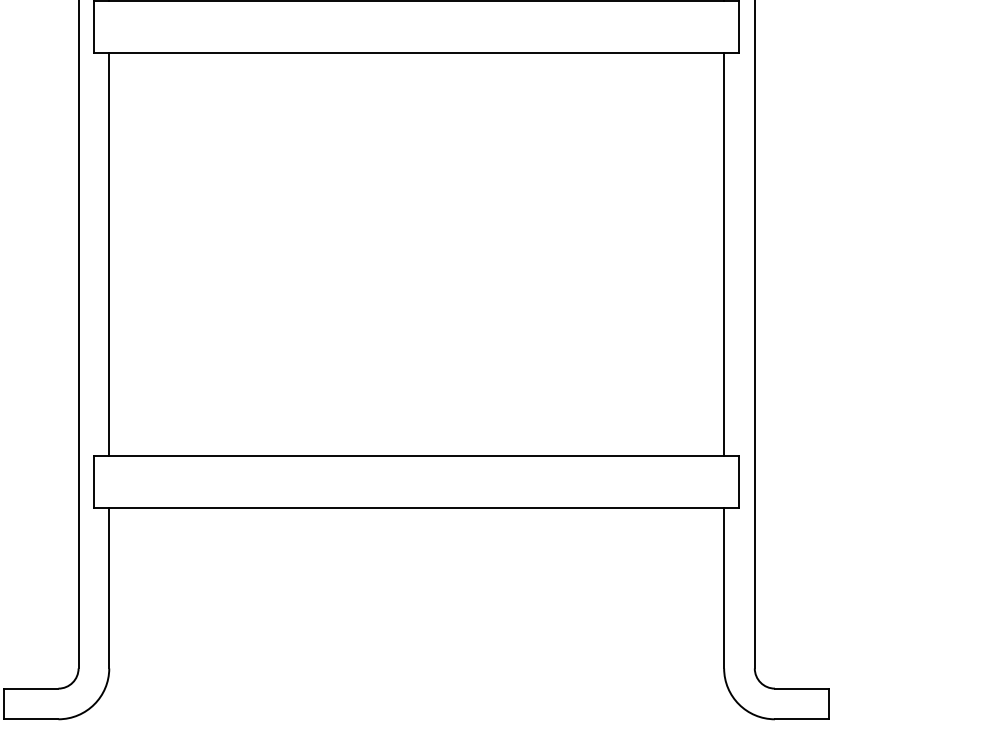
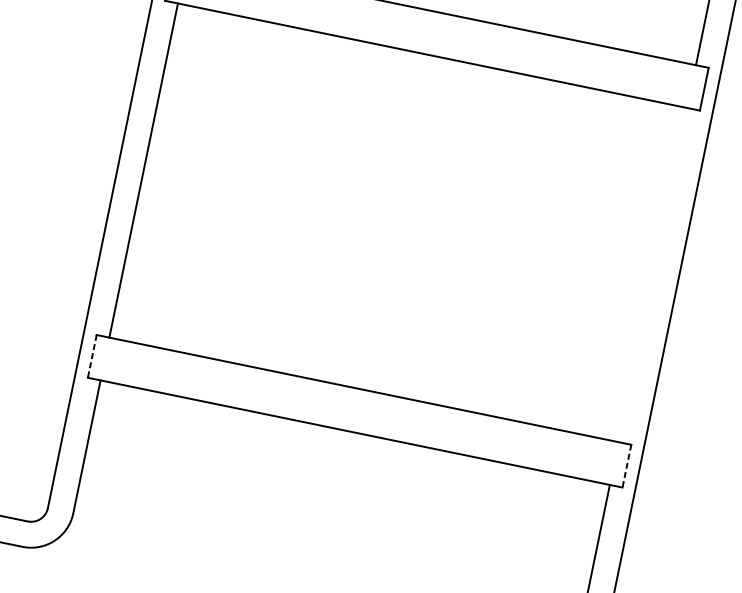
line: (724, 254) -> (653, 275), removed
line: (93, 482) -> (91, 356), solid -> dashed
line: (739, 482) -> (626, 466), solid -> dashed

